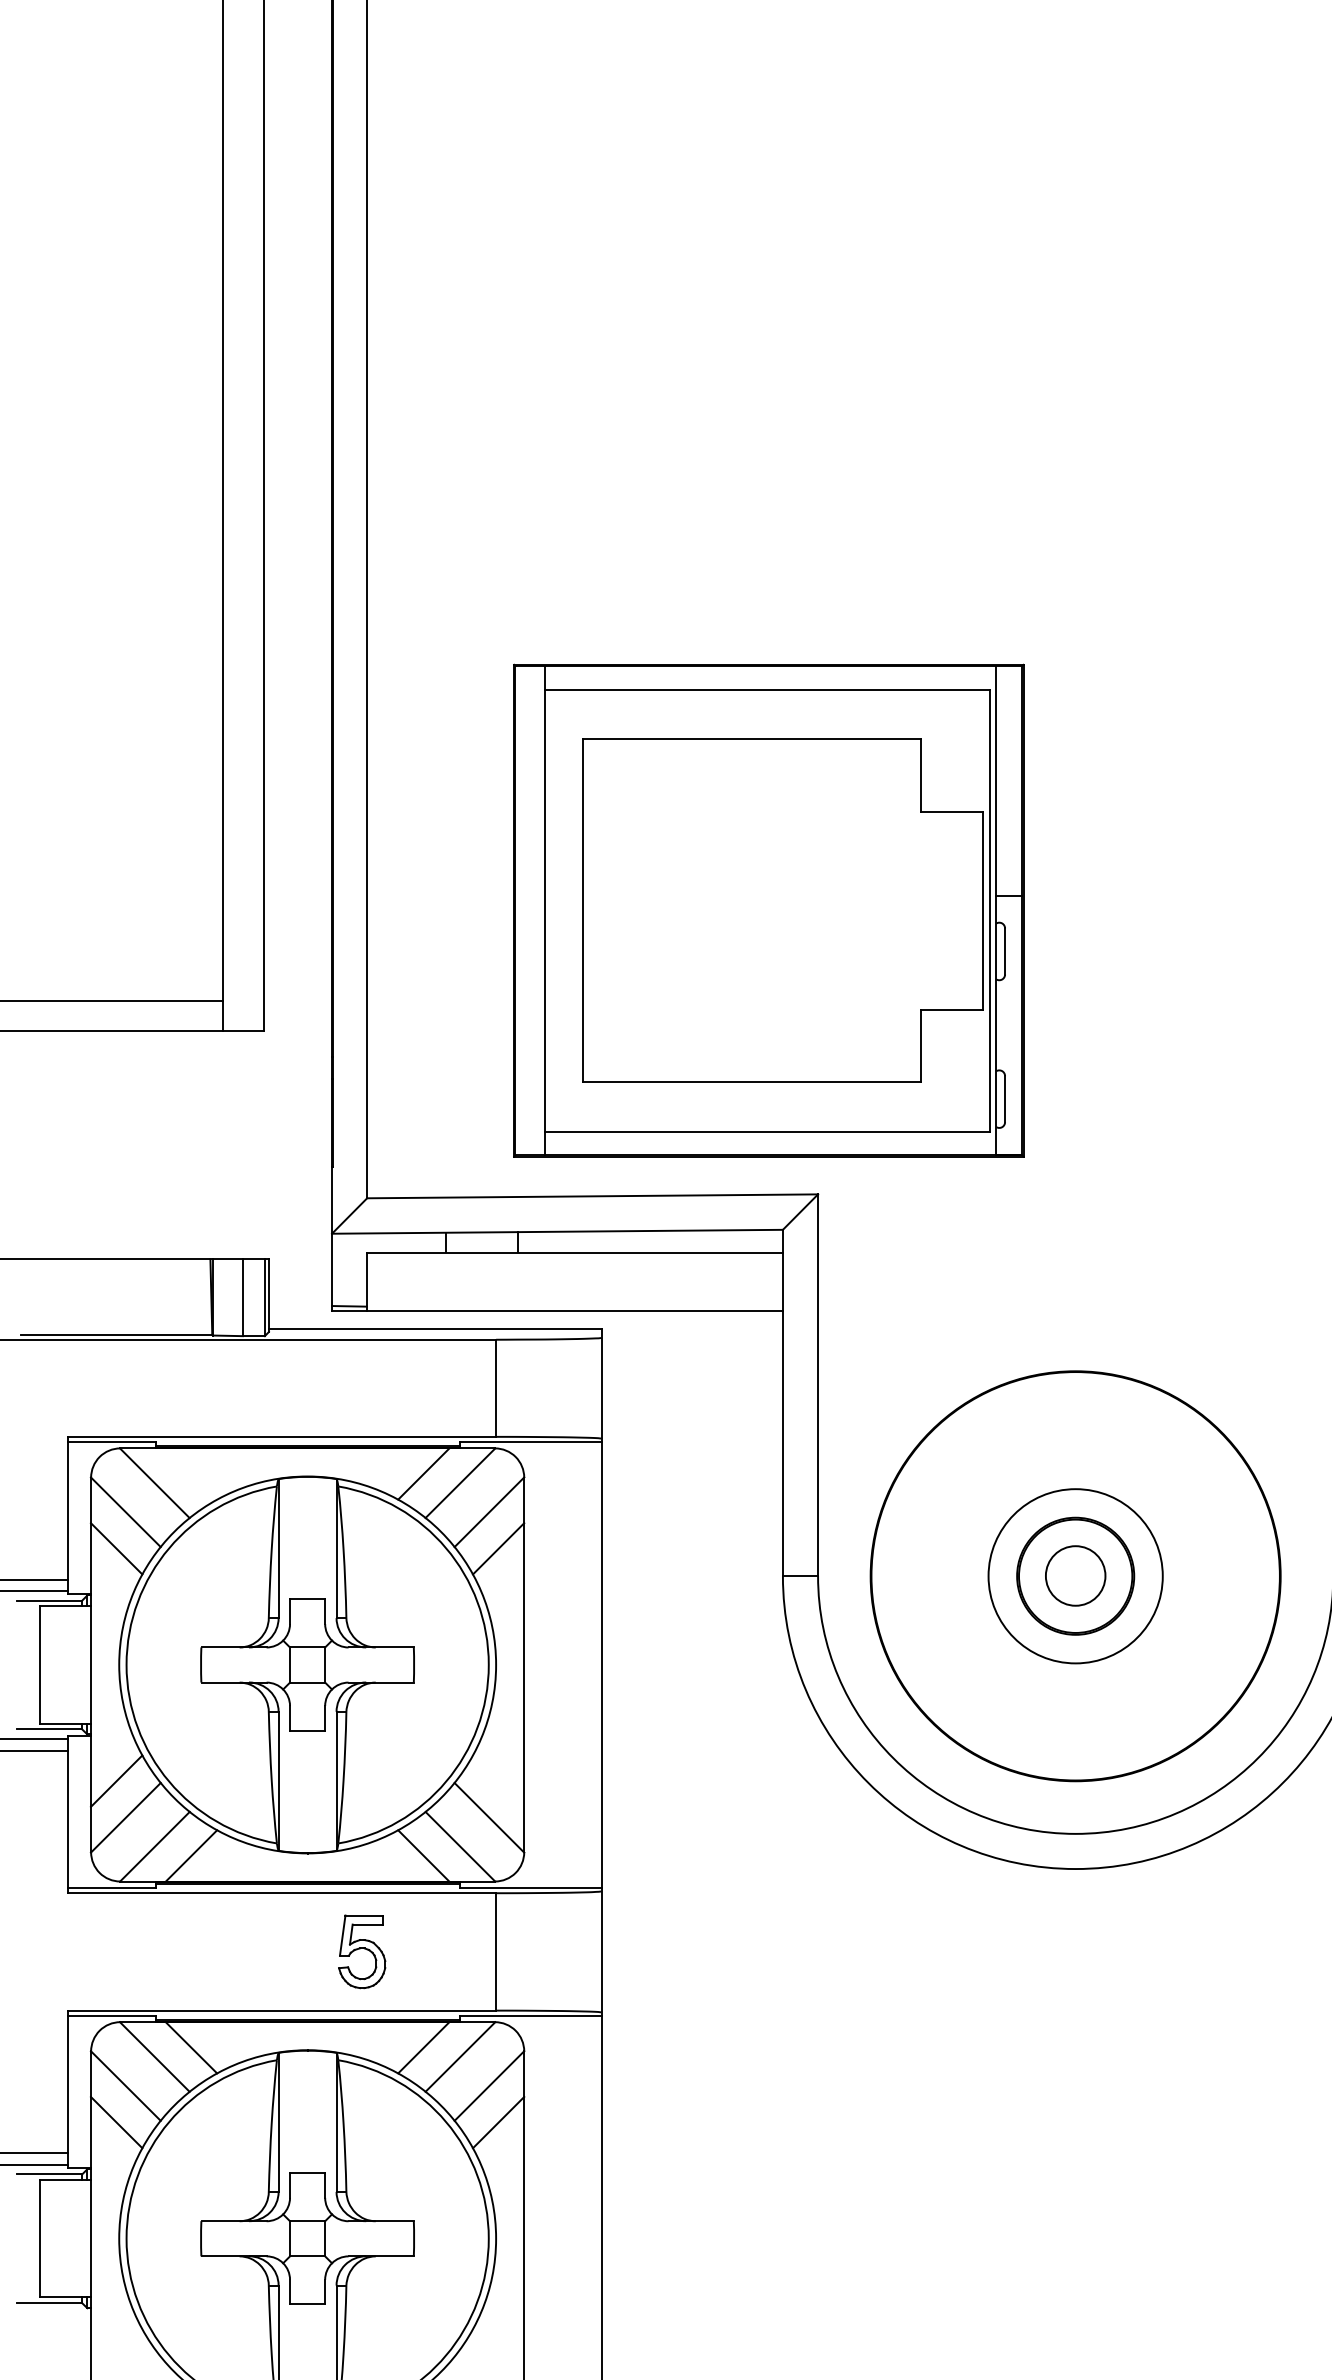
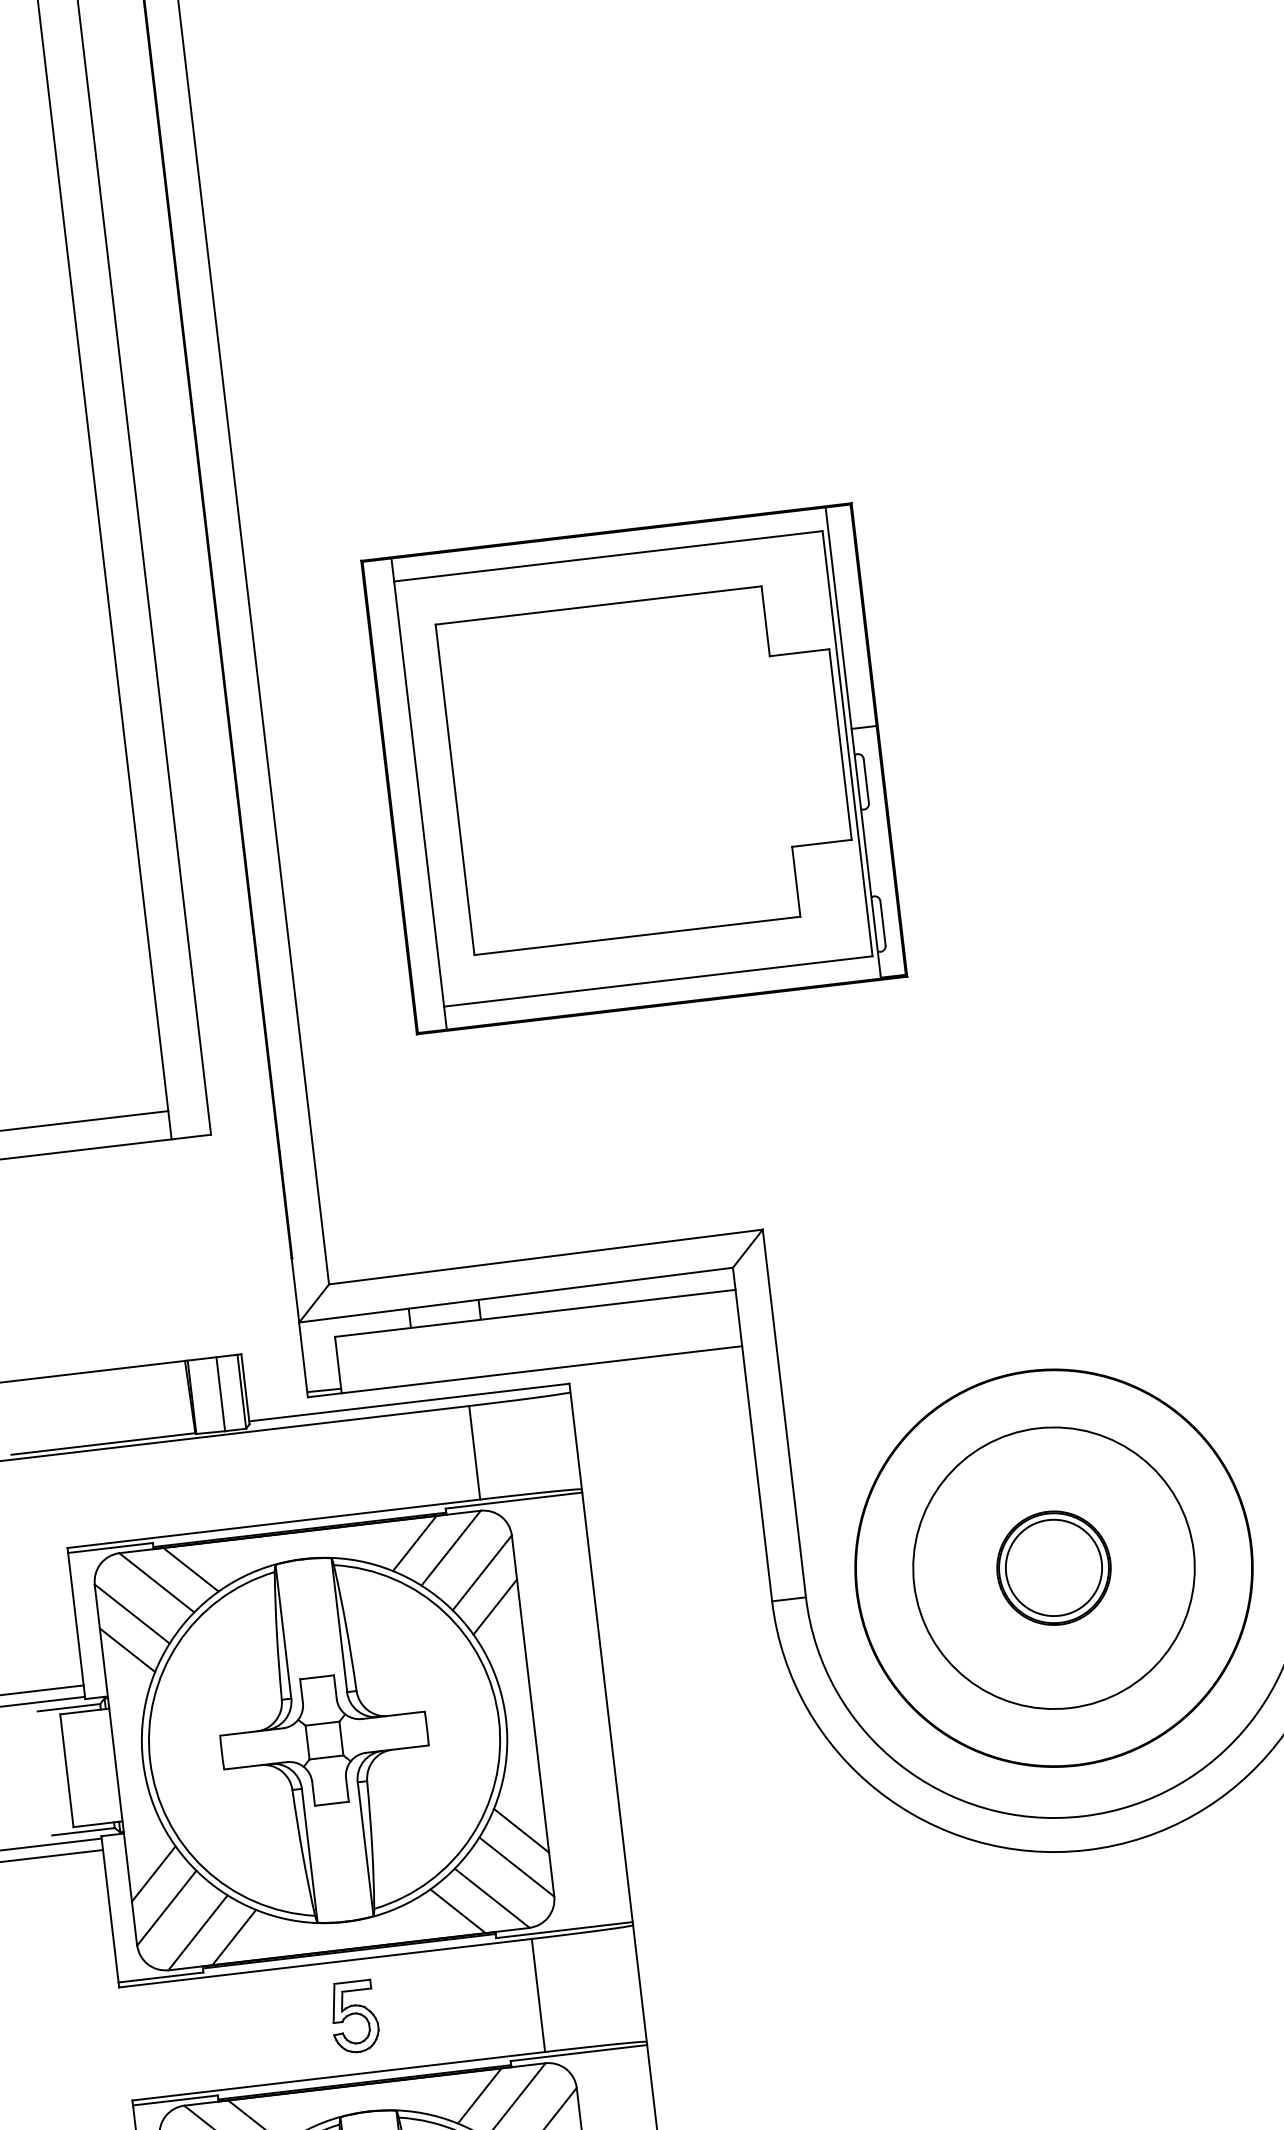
part: (768, 910) -> (633, 768), moved
line: (191, 1473) -> (191, 1569), added
circle: (1075, 1575) -> (1053, 1567), size x1.67
circle: (1075, 1576) -> (1053, 1568), size x1.67
line: (498, 1780) -> (521, 1830), added
part: (362, 1951) -> (354, 2016), moved

